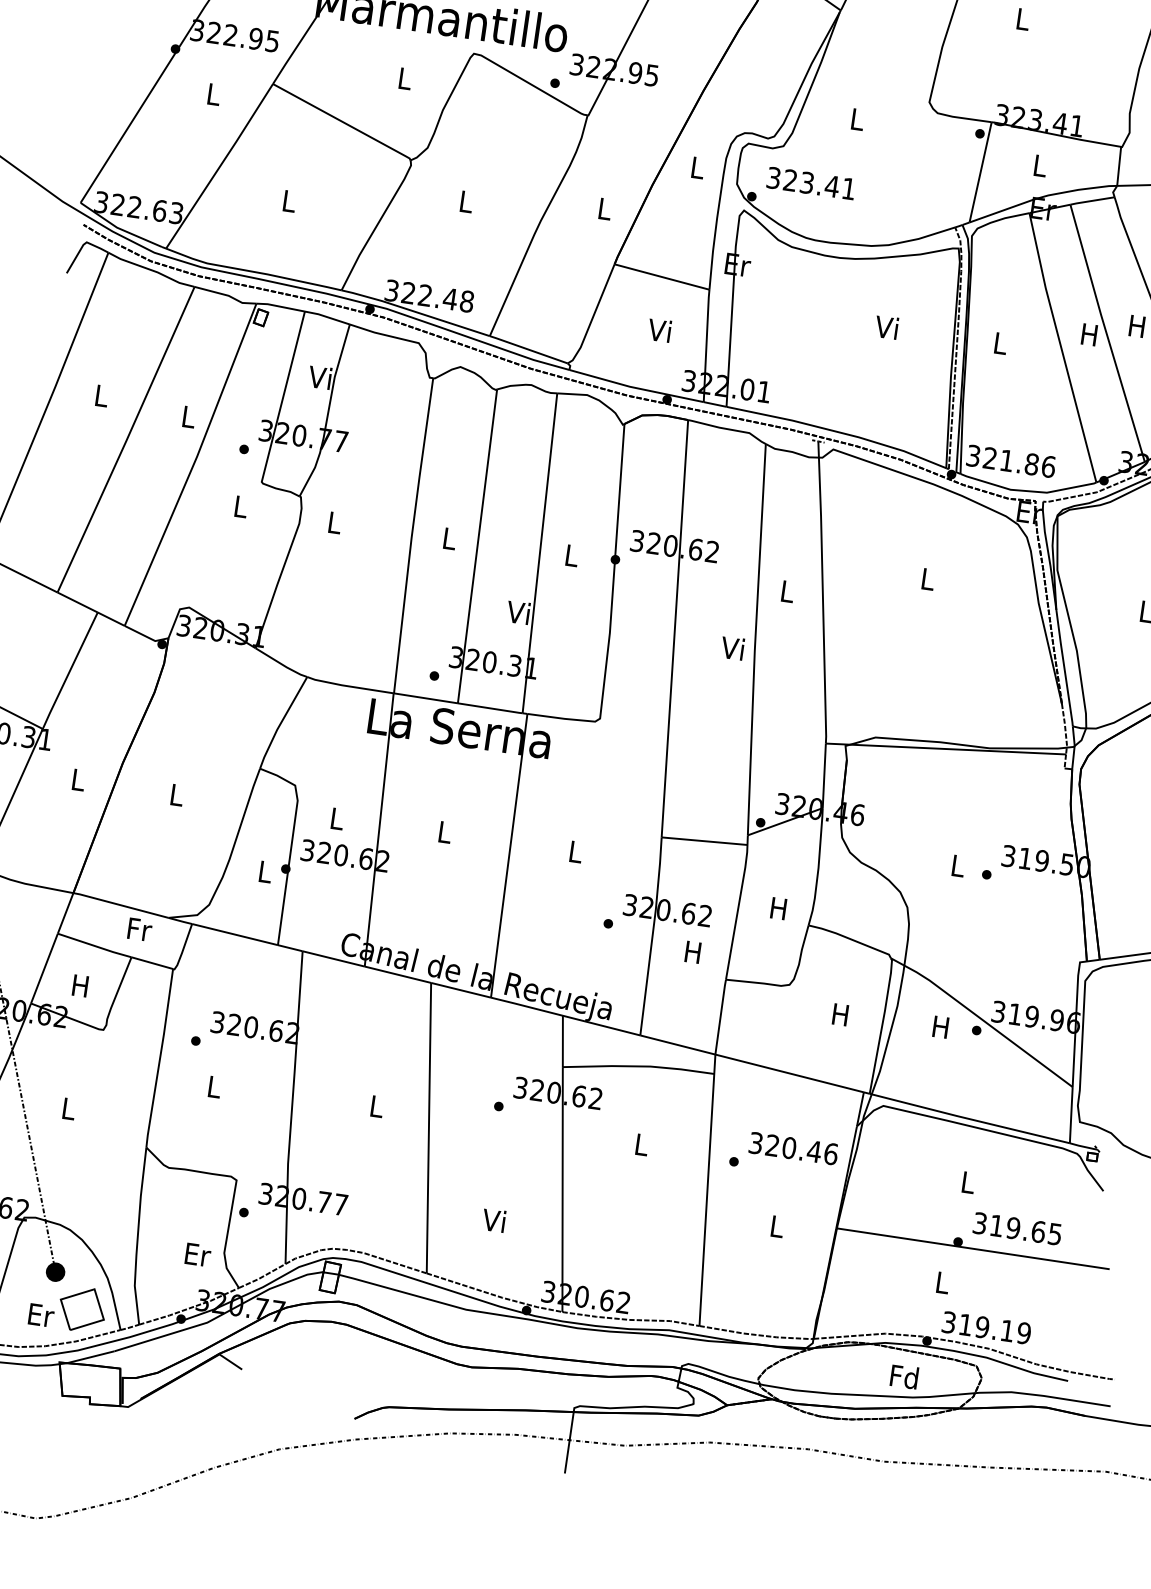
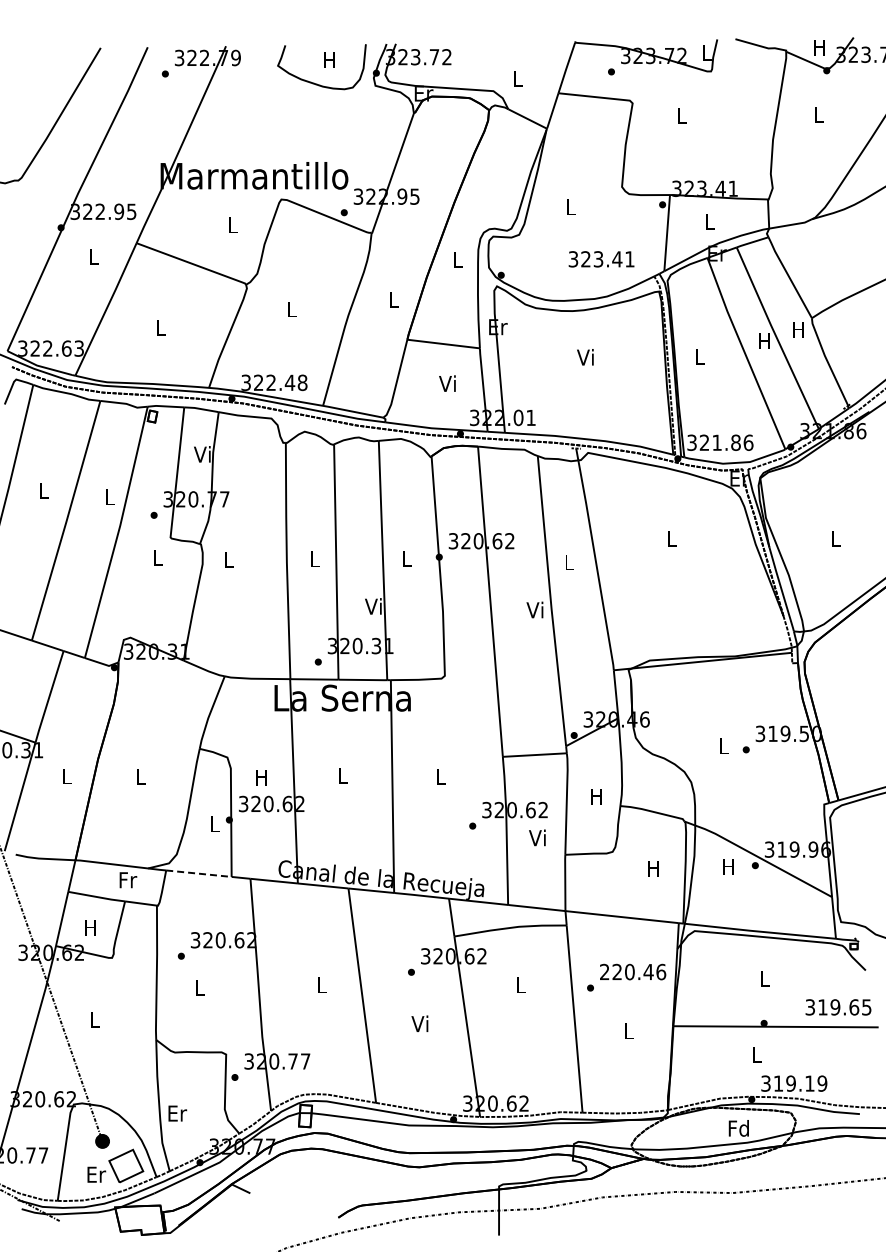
text: (811, 183) -> (601, 259), moved
text: (886, 327) -> (585, 357), moved
text: (336, 818) -> (261, 777), L -> H
line: (234, 934) -> (198, 873), solid -> dashed
text: (692, 951) -> (537, 837), H -> Vi
text: (755, 1143) -> (604, 972), 320.46 -> 220.46
text: (493, 1220) -> (419, 1023), moved
text: (1017, 1229) -> (838, 1007), moved
text: (197, 1254) -> (177, 1113), moved

